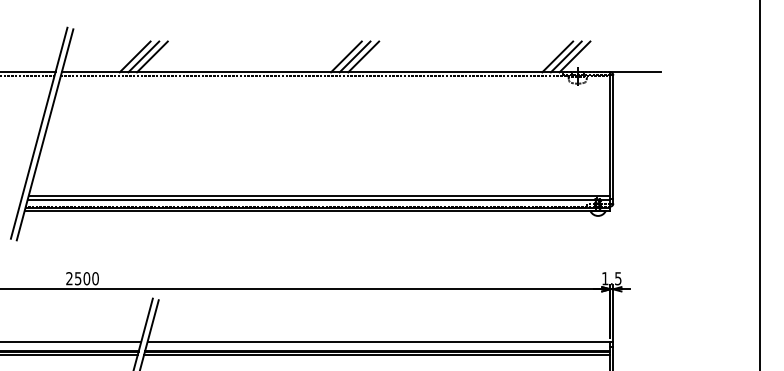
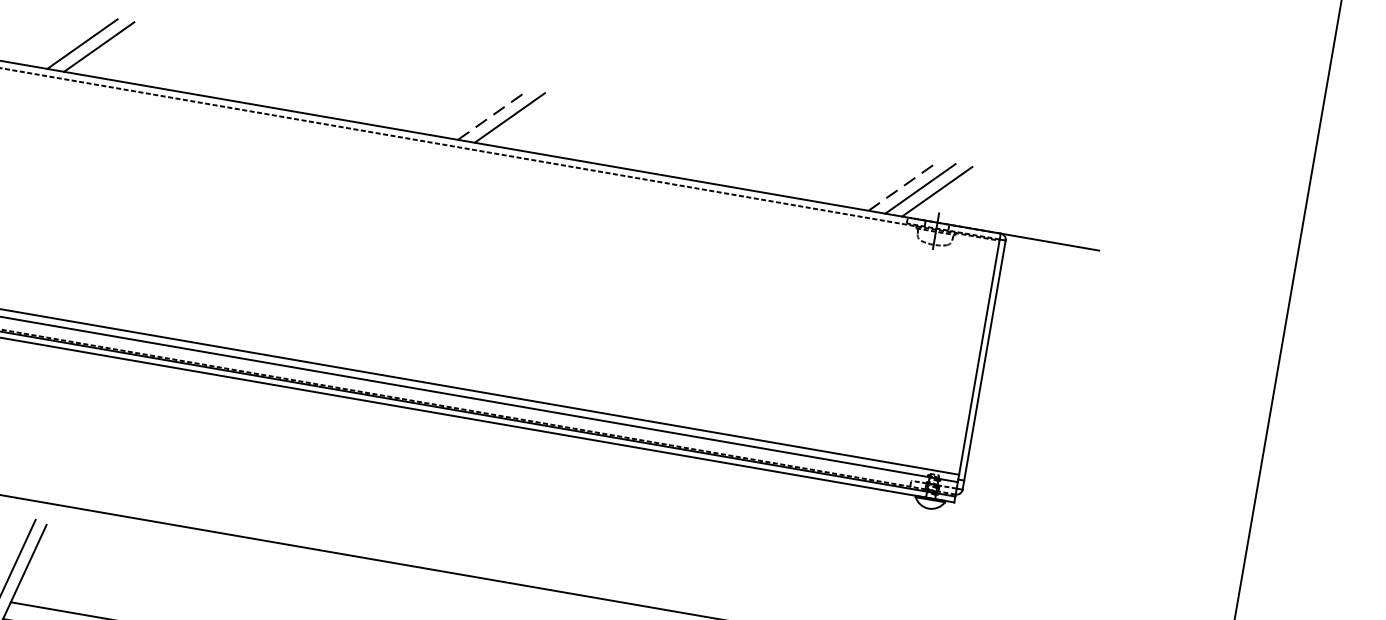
line: (152, 56) -> (116, 49), removed
line: (346, 56) -> (493, 114), solid -> dashed
line: (363, 56) -> (526, 119), removed
line: (557, 56) -> (903, 185), solid -> dashed

